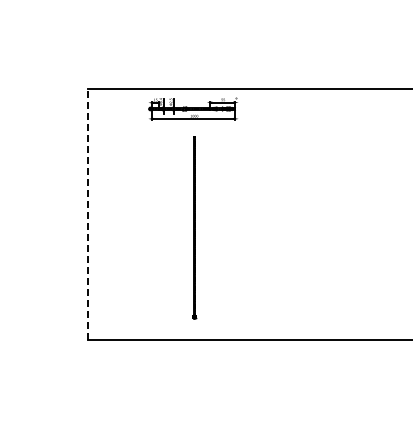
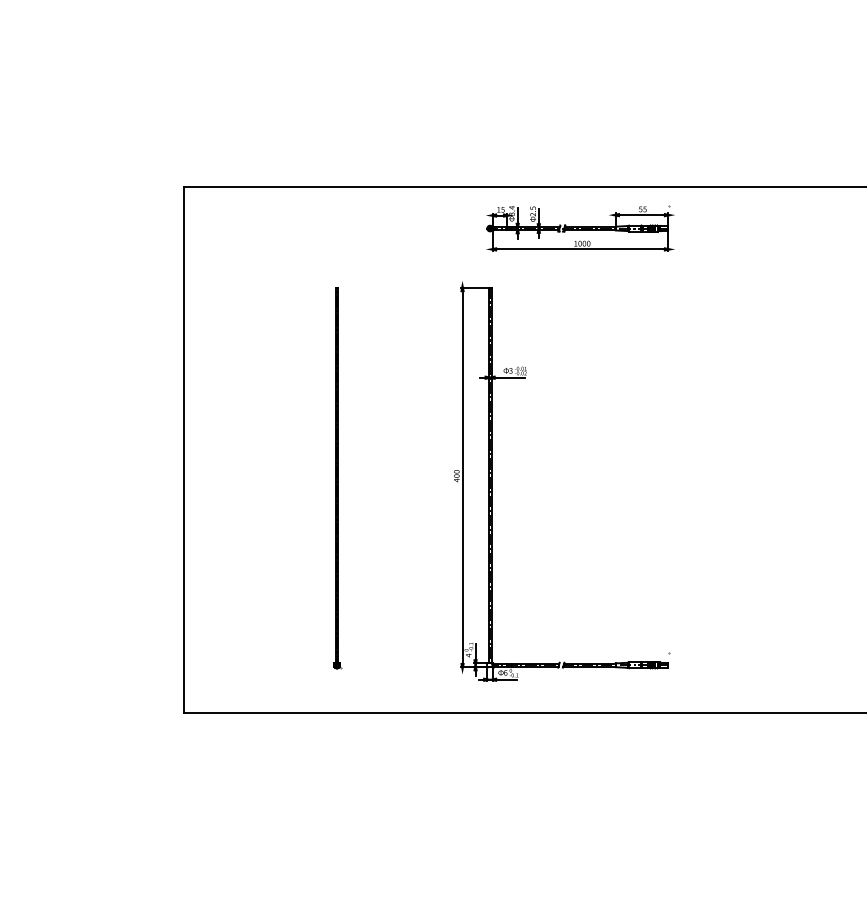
part: (192, 108) -> (578, 227), moved
line: (87, 214) -> (183, 450), dashed -> solid
part: (194, 227) -> (336, 477), moved
part: (234, 229) -> (492, 481), added

